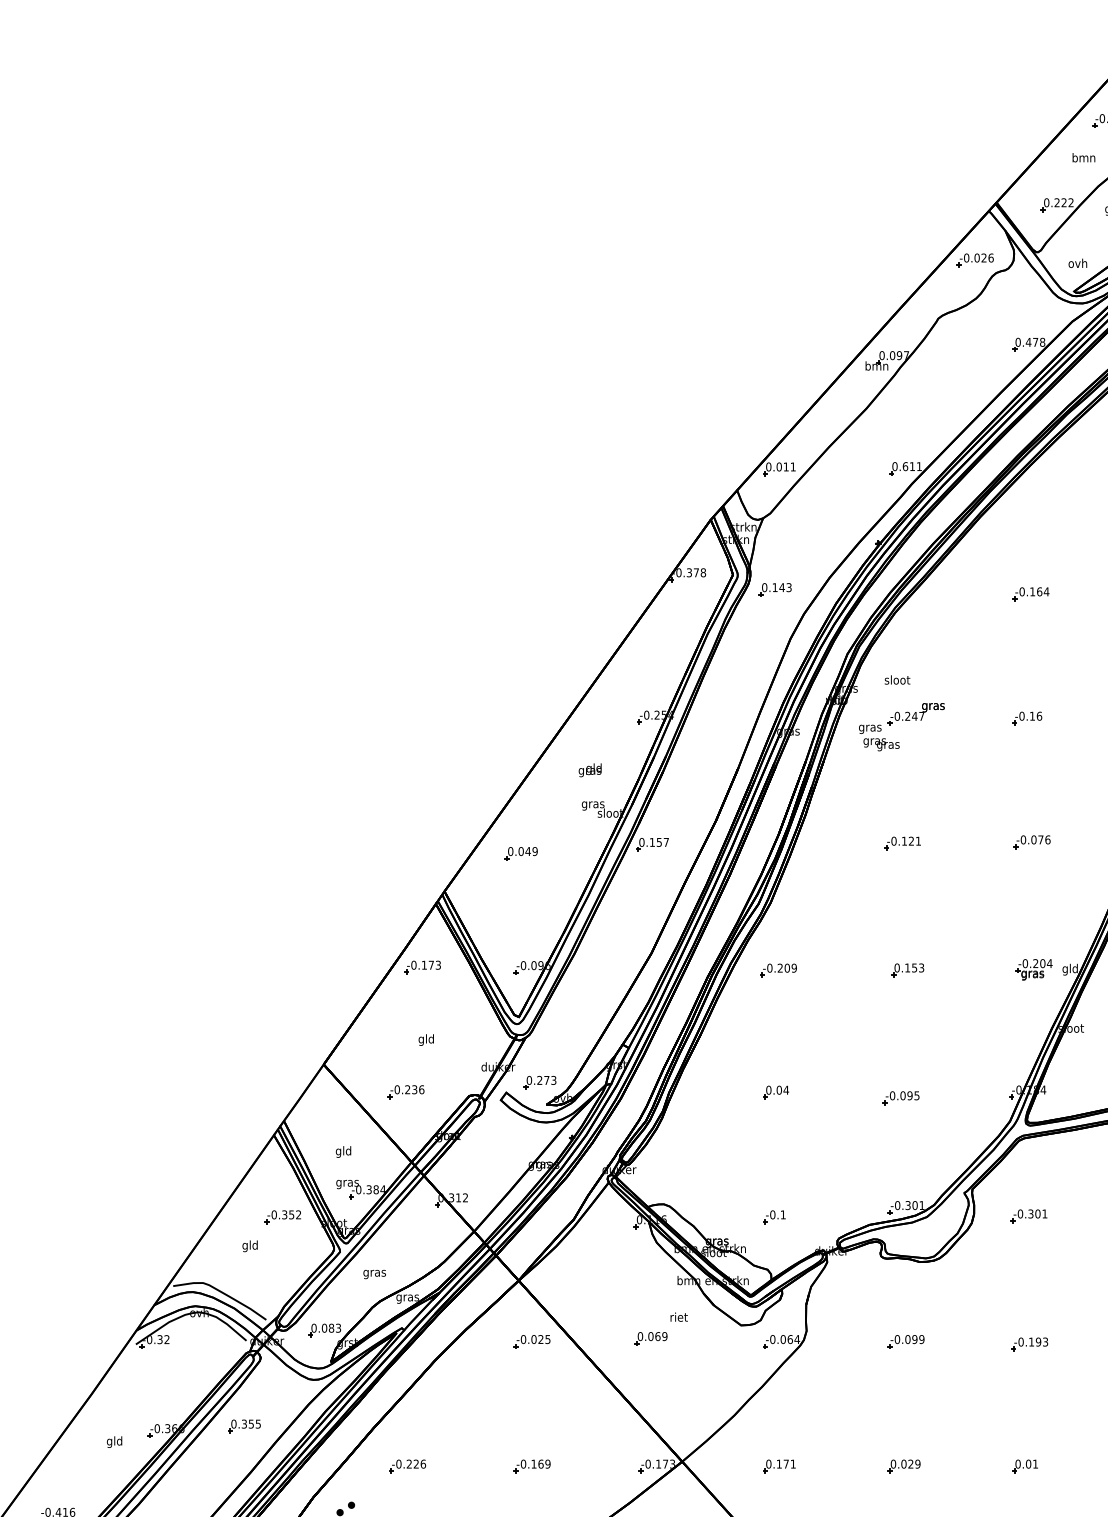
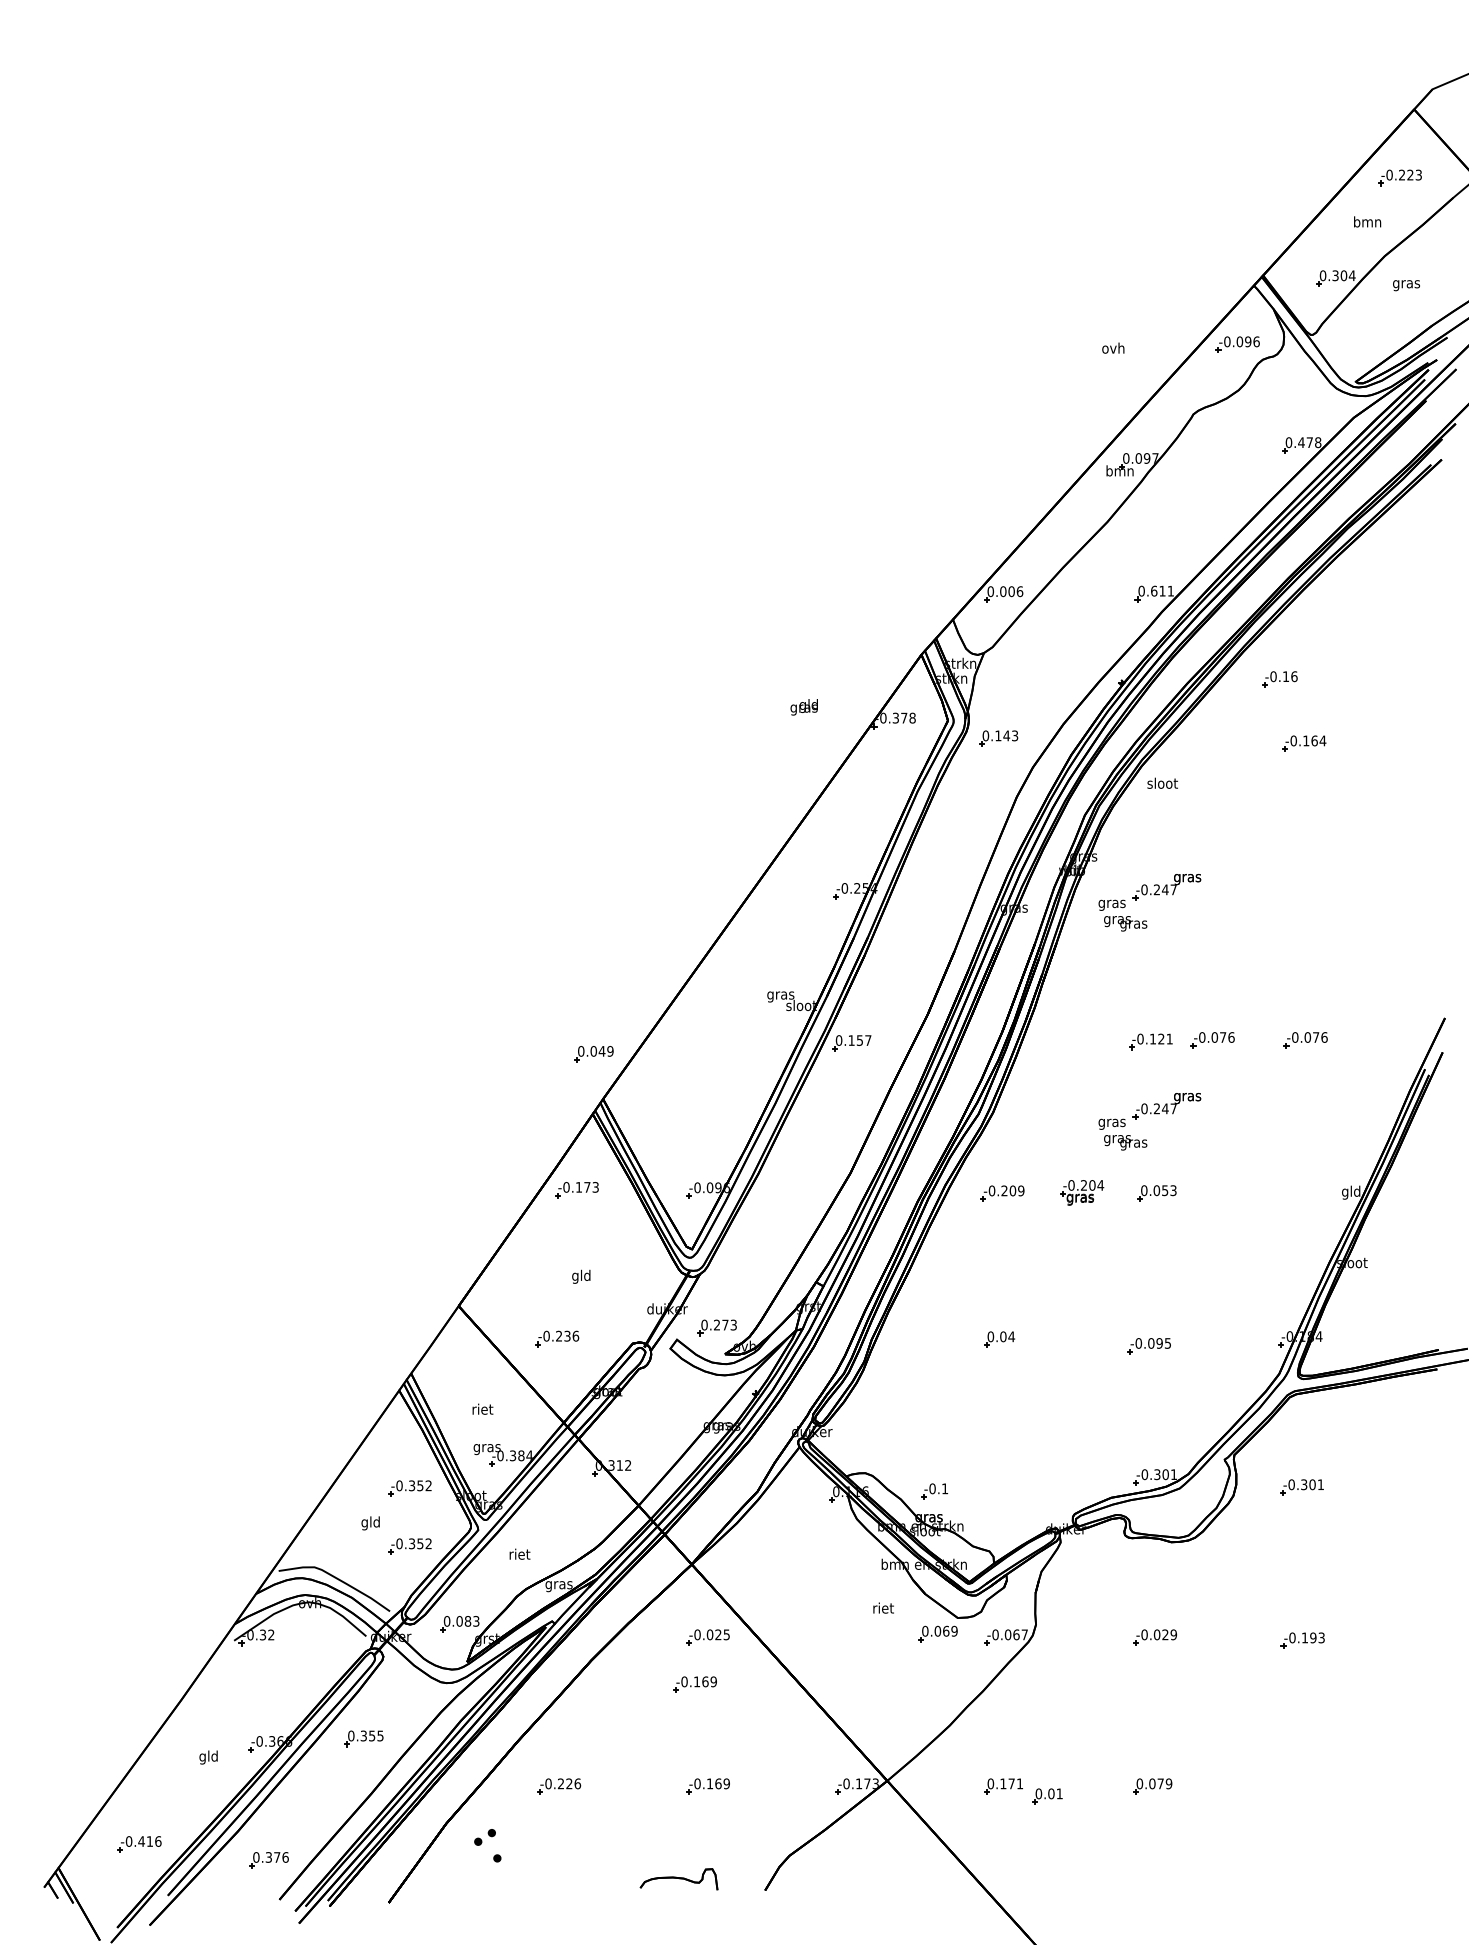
text: (1063, 202) -> (1343, 275), 0.222 -> 0.304
text: (984, 257) -> (1248, 341), -0.026 -> -0.096
text: (1078, 262) -> (1113, 347), moved
text: (789, 466) -> (1015, 591), 0.011 -> 0.006
text: (897, 679) -> (1162, 782), moved
part: (1027, 718) -> (1279, 679), moved
text: (589, 770) -> (803, 707), moved
part: (954, 842) -> (1212, 1040), added
part: (520, 854) -> (593, 1054), moved
part: (902, 904) -> (1150, 1114), added
text: (907, 967) -> (1156, 1190), 0.153 -> 0.053
part: (1034, 969) -> (1082, 1192), moved
text: (343, 1151) -> (482, 1410), gld -> riet
part: (774, 1217) -> (934, 1491), moved
part: (282, 1265) -> (409, 1546), added
text: (374, 1273) -> (519, 1555), gras -> riet
part: (650, 1338) -> (937, 1633), moved
text: (796, 1339) -> (1024, 1634), -0.064 -> -0.067
text: (914, 1339) -> (1165, 1634), -0.099 -> -0.029
part: (520, 1381) -> (694, 1684), added
text: (910, 1463) -> (1160, 1783), 0.029 -> 0.079
part: (1025, 1466) -> (1047, 1796), moved

